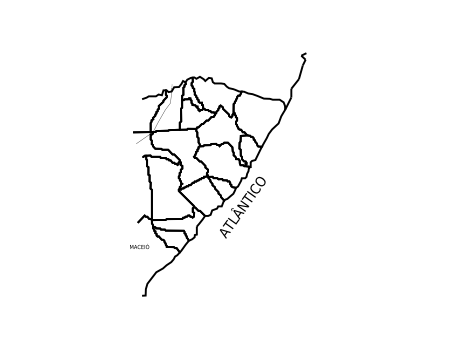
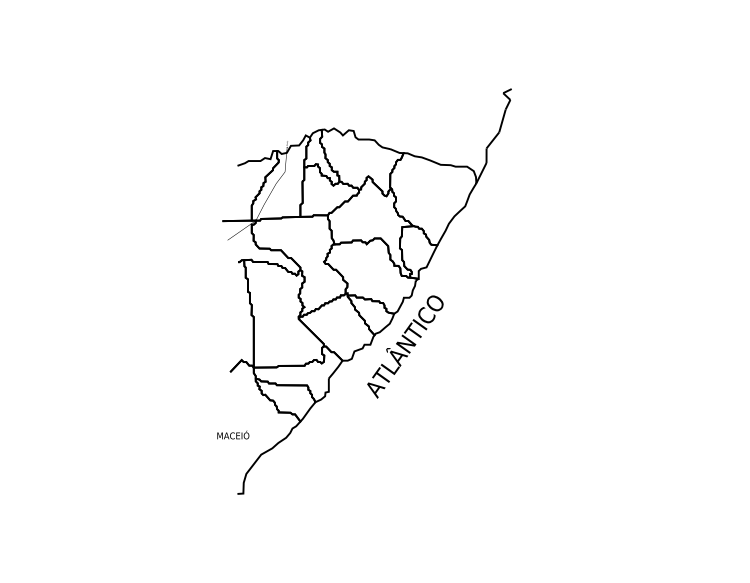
text: (139, 246) -> (233, 435), moved

